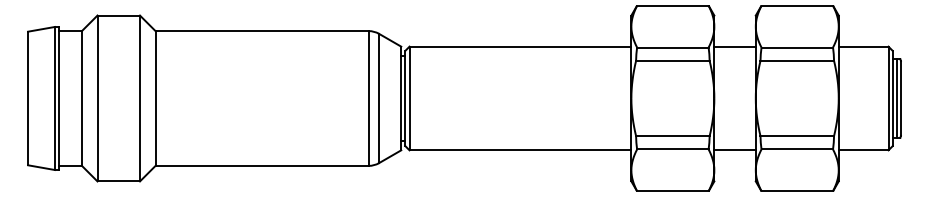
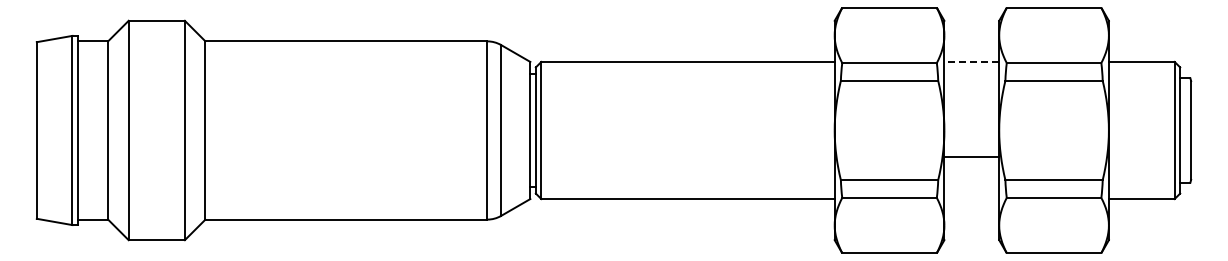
line: (734, 46) -> (971, 61), solid -> dashed
line: (896, 98) -> (1185, 130), removed
line: (734, 150) -> (971, 157), moved

